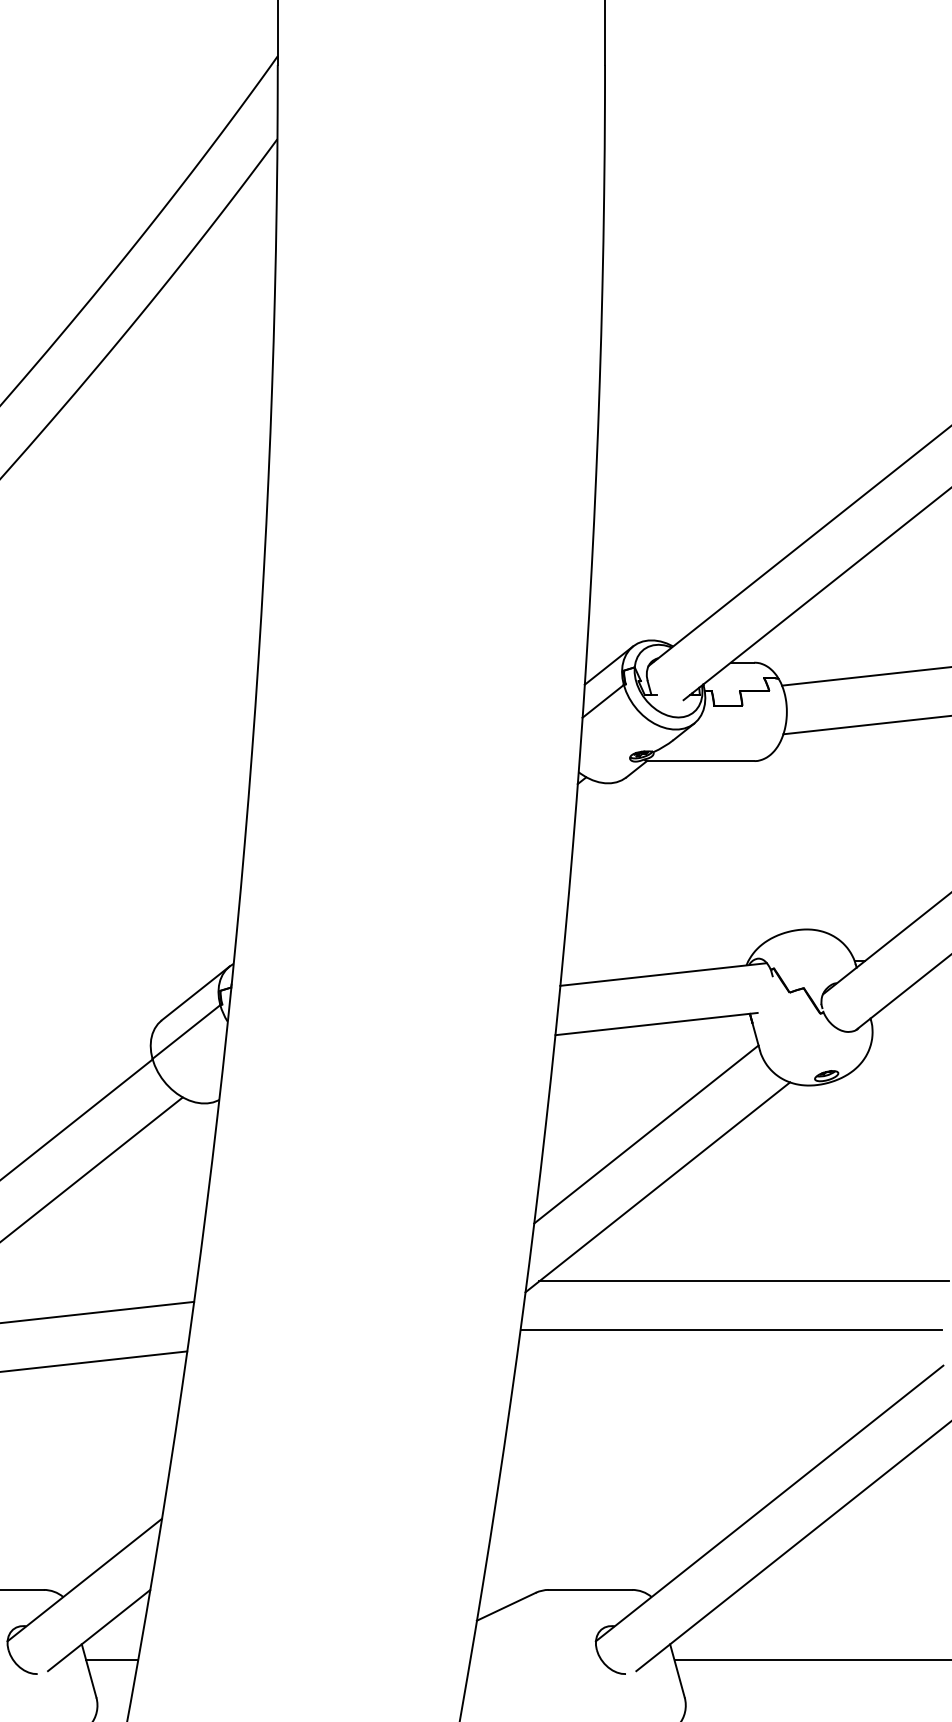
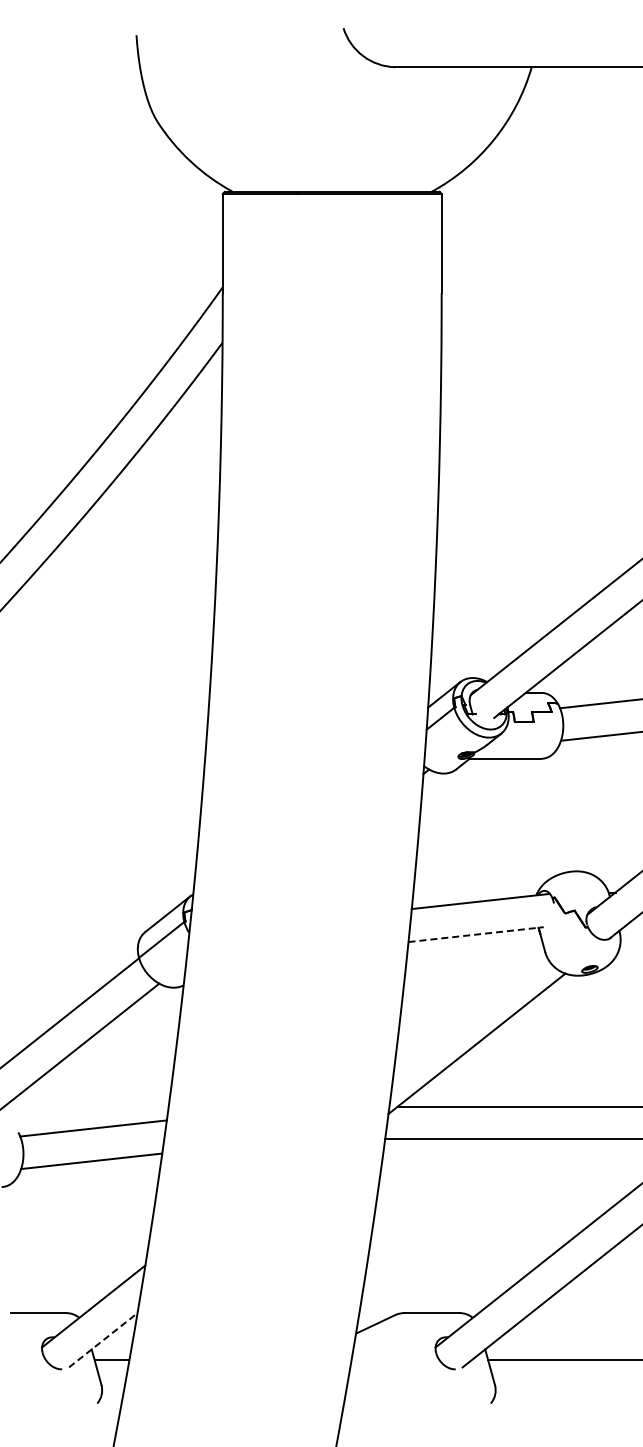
line: (657, 1023) -> (476, 934), solid -> dashed
line: (646, 1134) -> (469, 1008), removed
line: (99, 1630) -> (103, 1340), solid -> dashed

